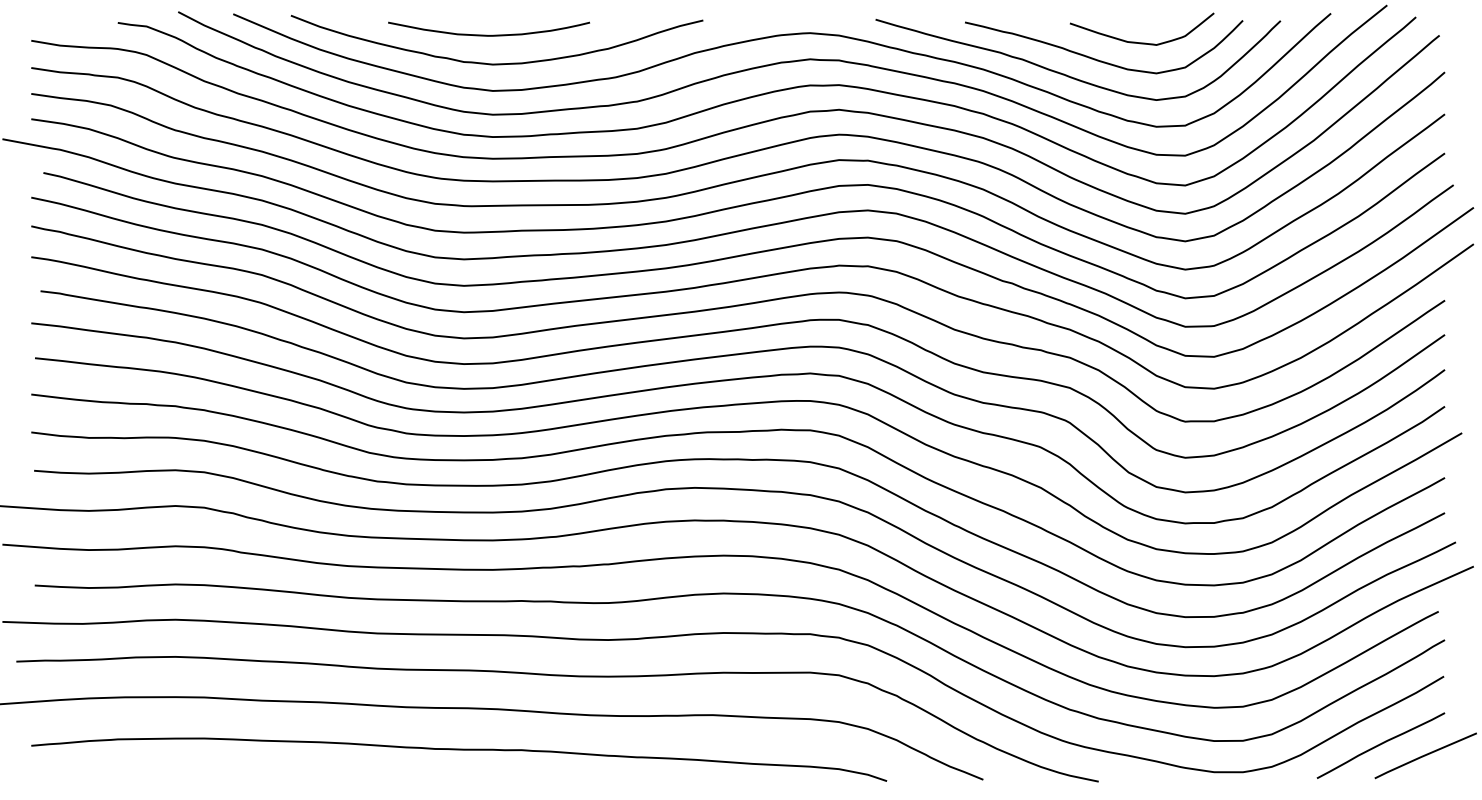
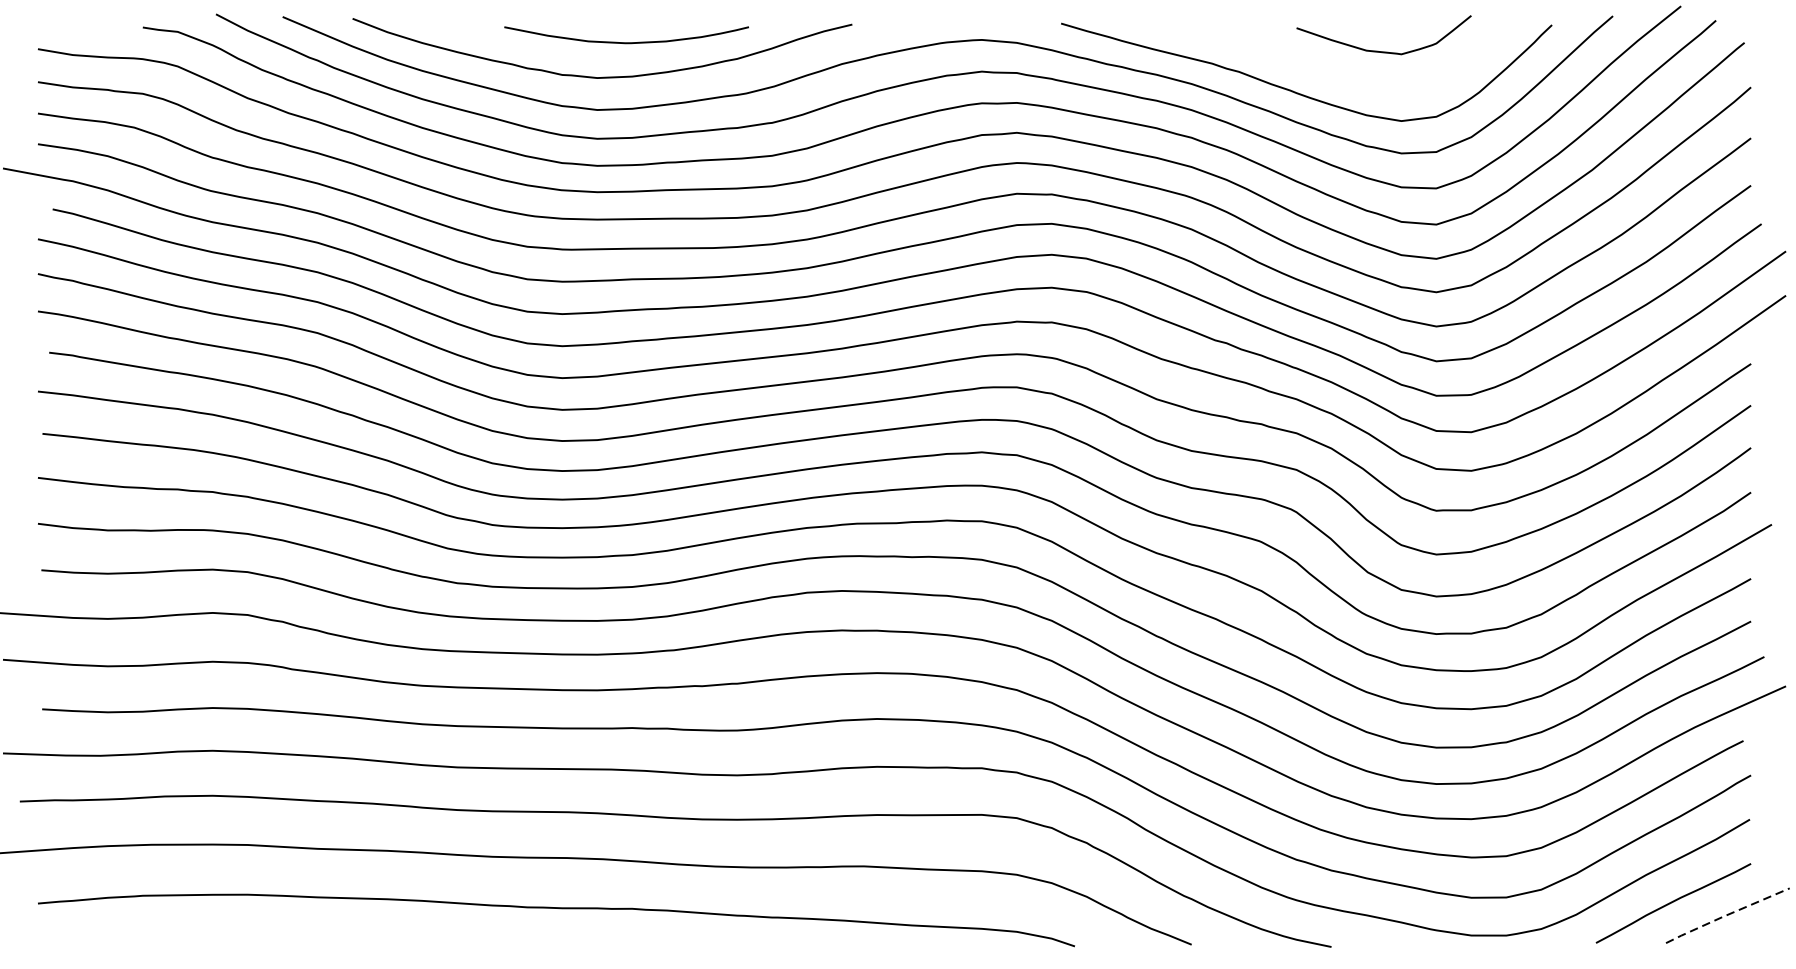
curve: (487, 34) -> (624, 41), moved
curve: (1101, 60) -> (1334, 73), removed
line: (1424, 755) -> (1726, 915), solid -> dashed

